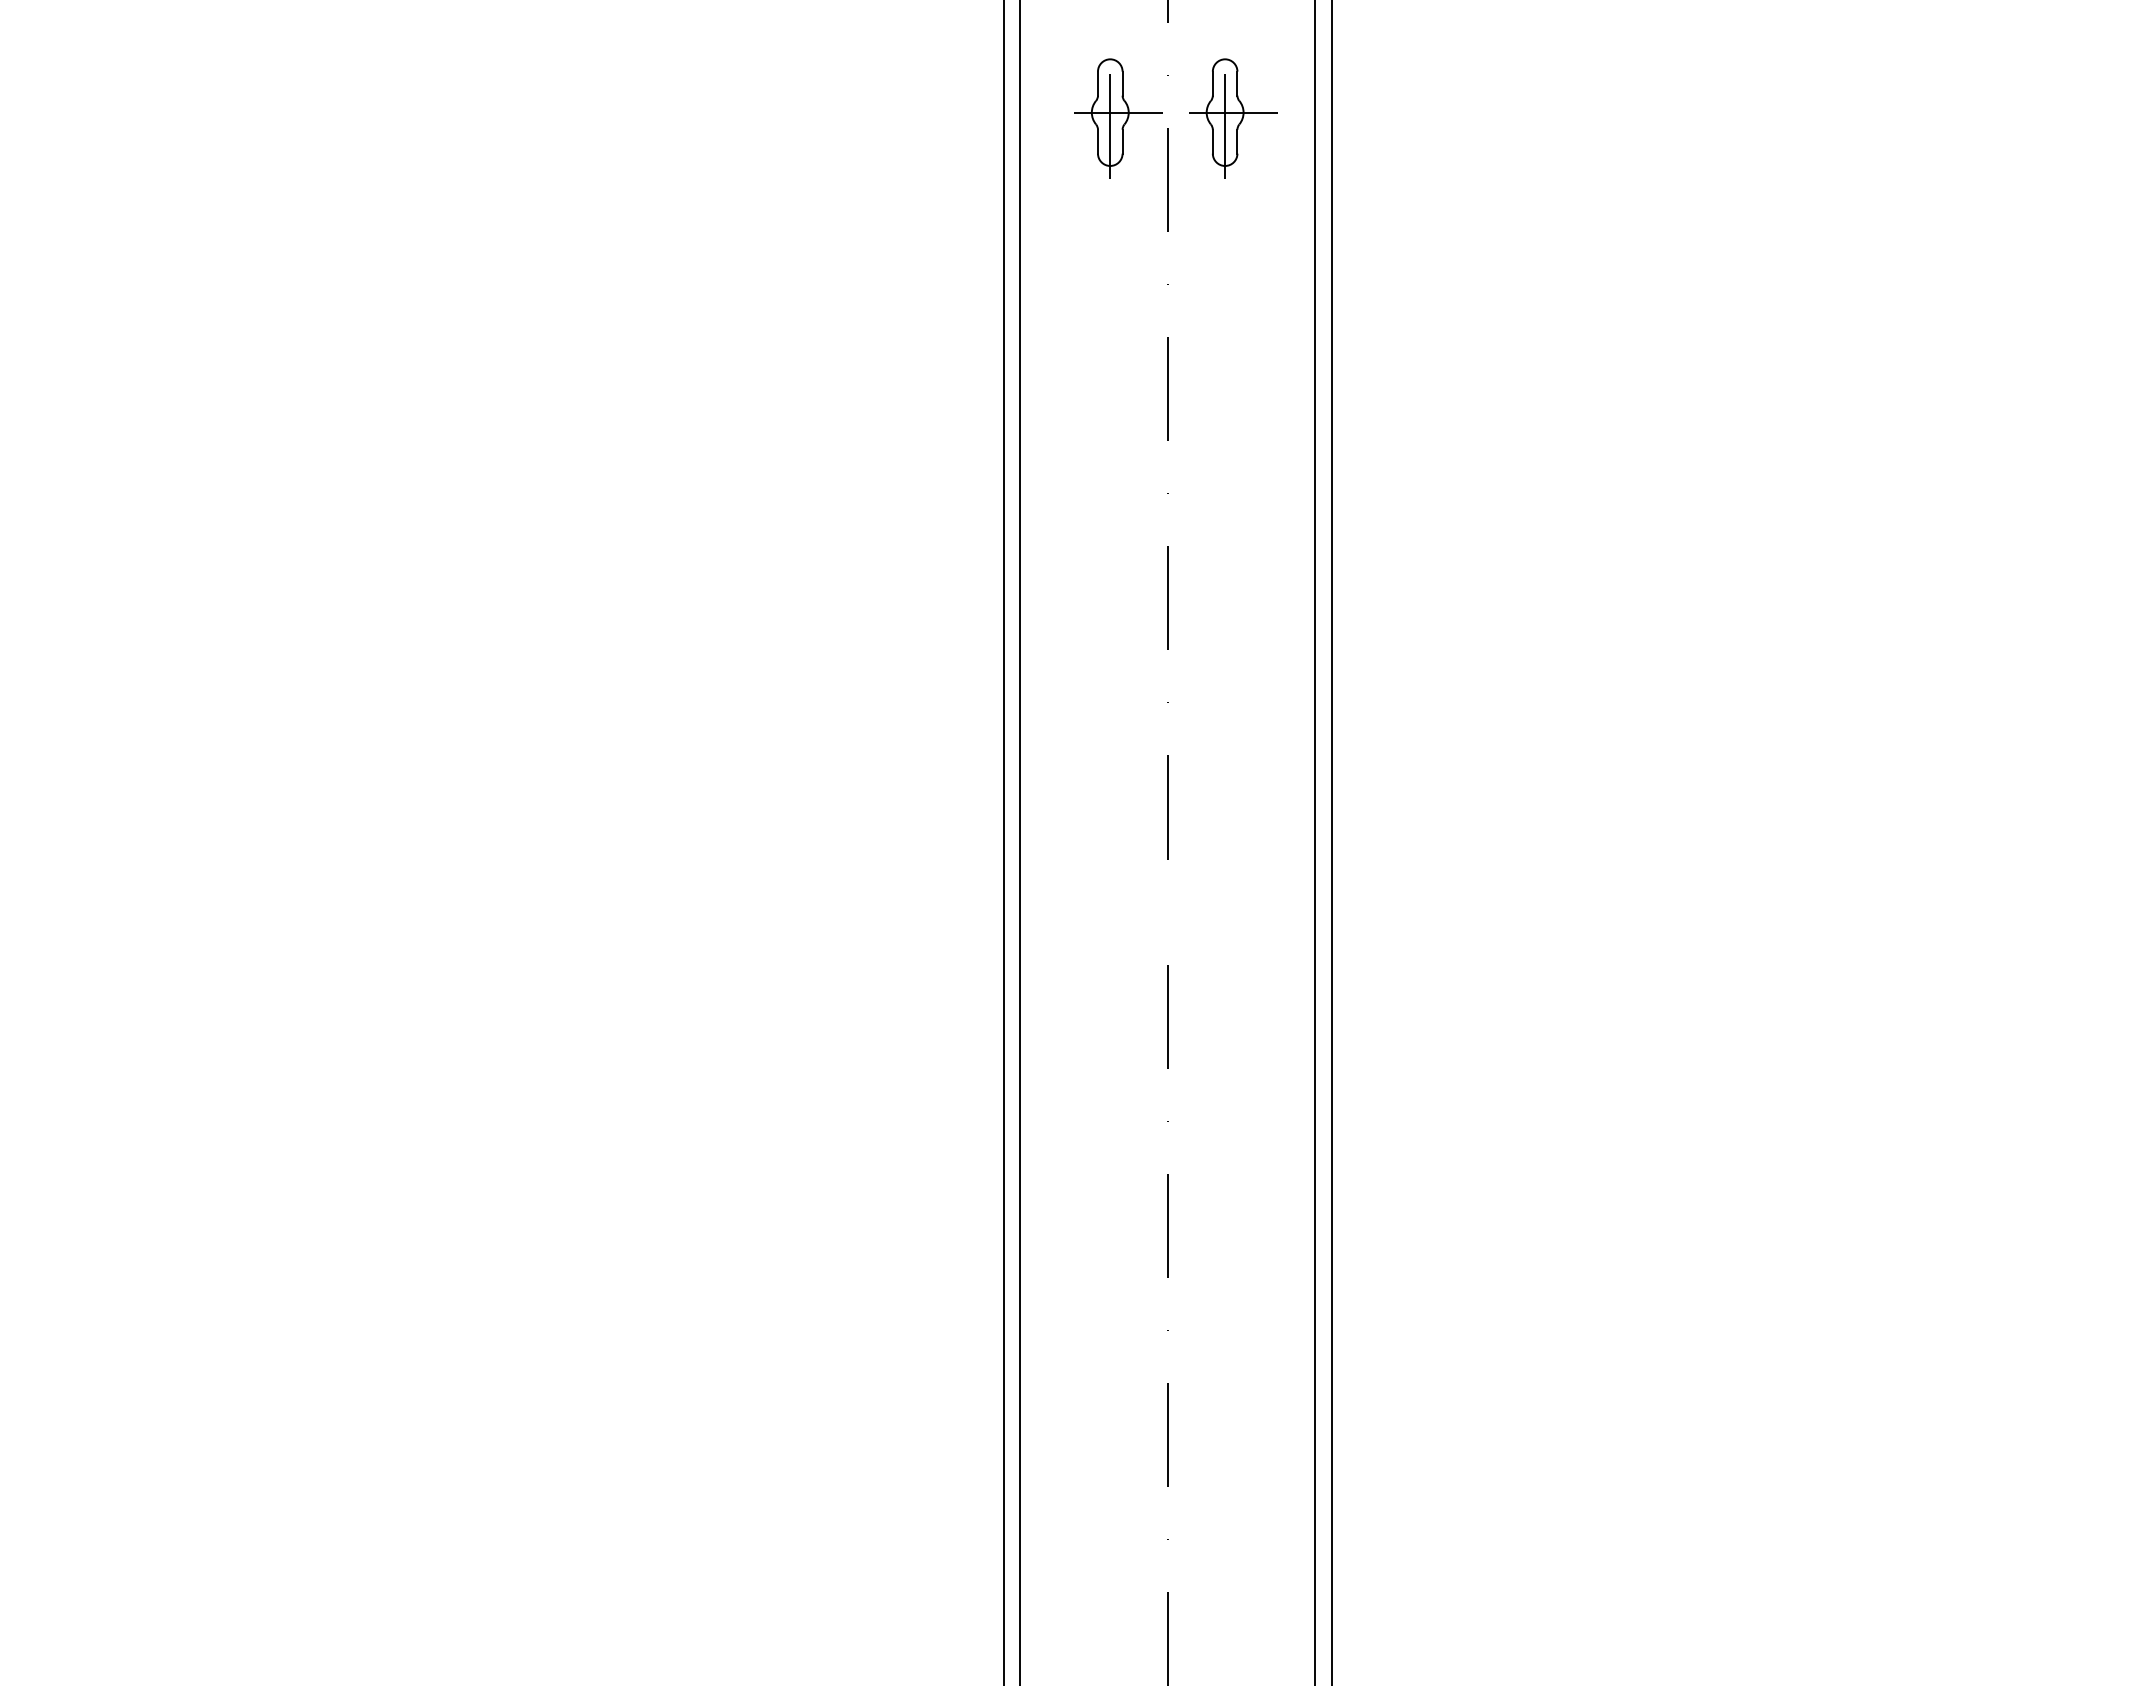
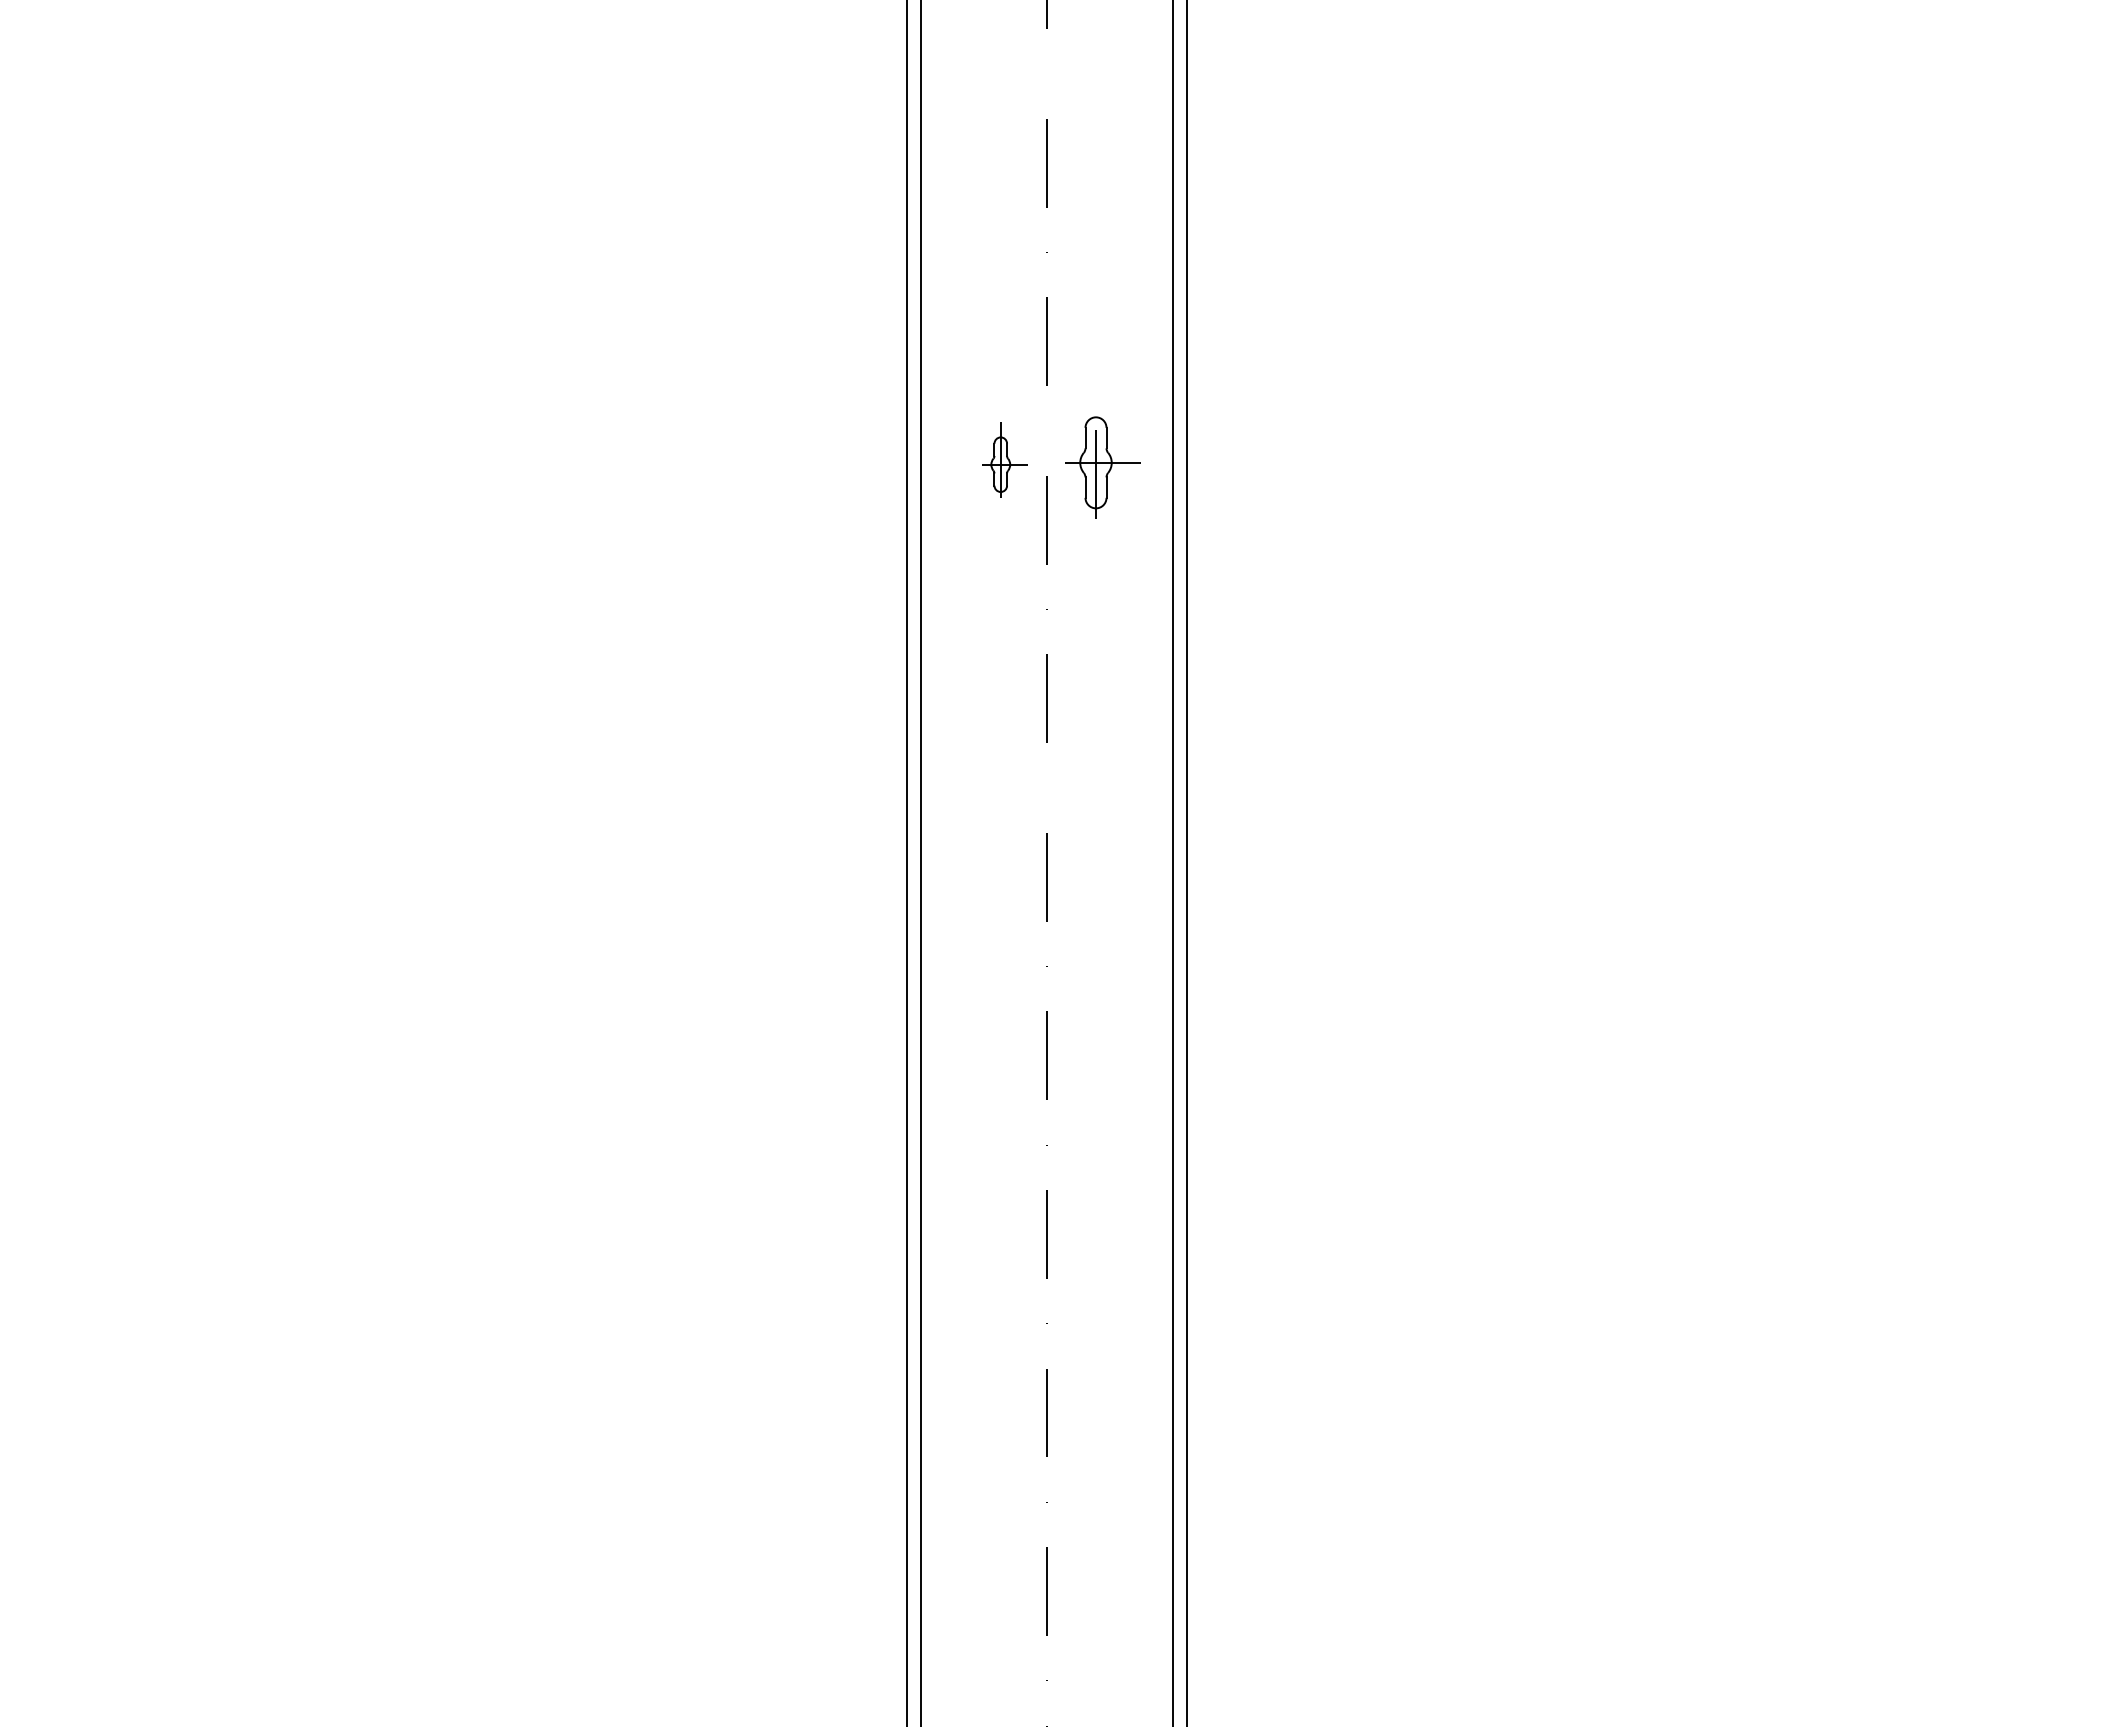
part: (1117, 118) -> (1004, 467), size x0.6

